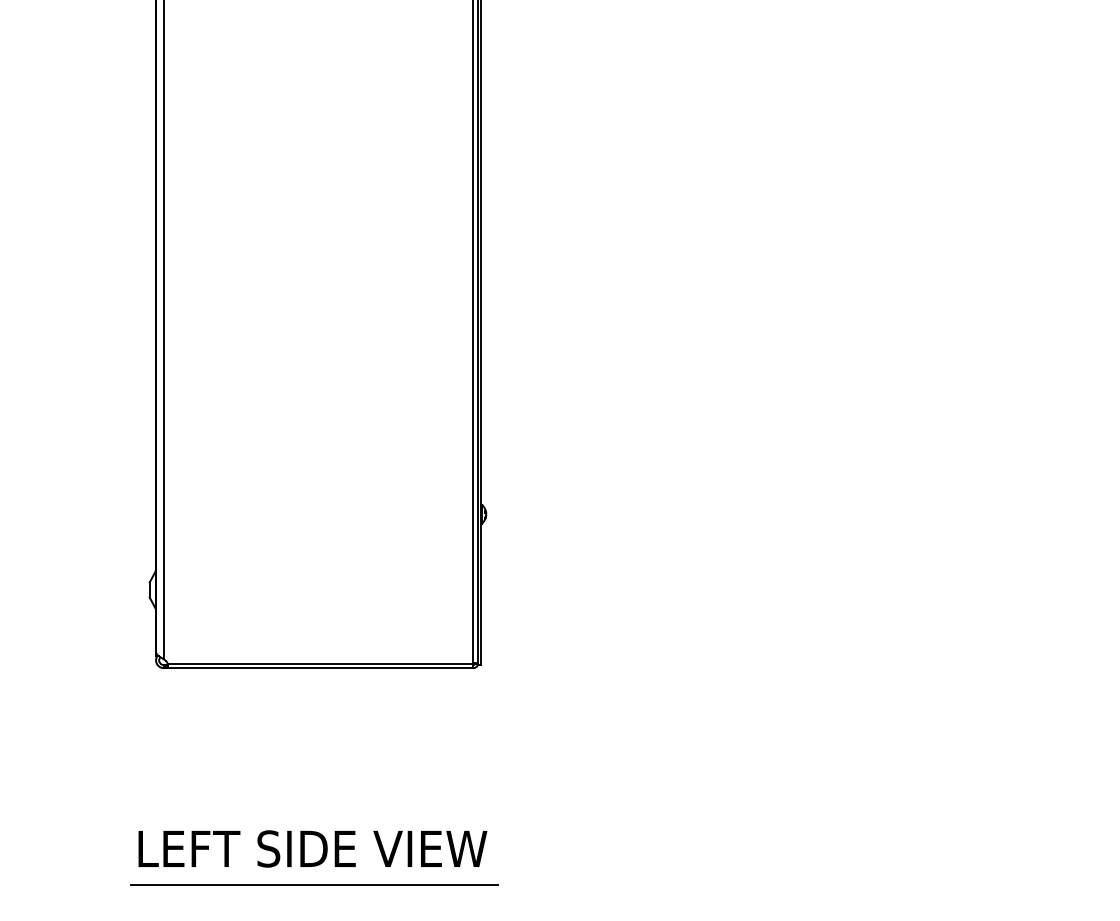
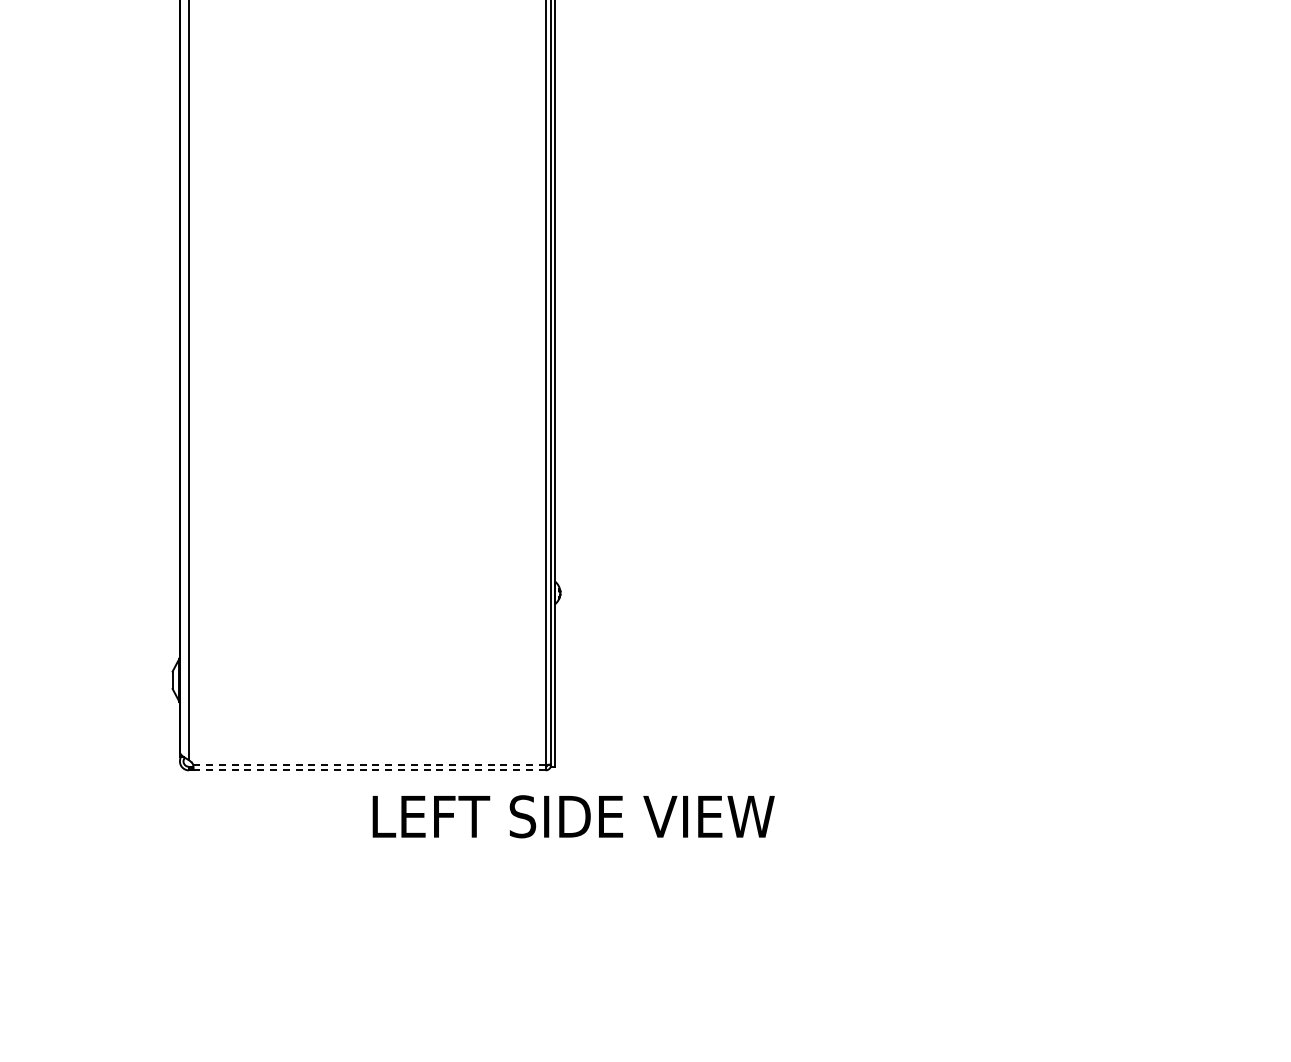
line: (320, 663) -> (369, 764), solid -> dashed
line: (319, 668) -> (368, 770), solid -> dashed
text: (312, 848) -> (573, 816), moved
line: (314, 885) -> (362, 1020), removed

